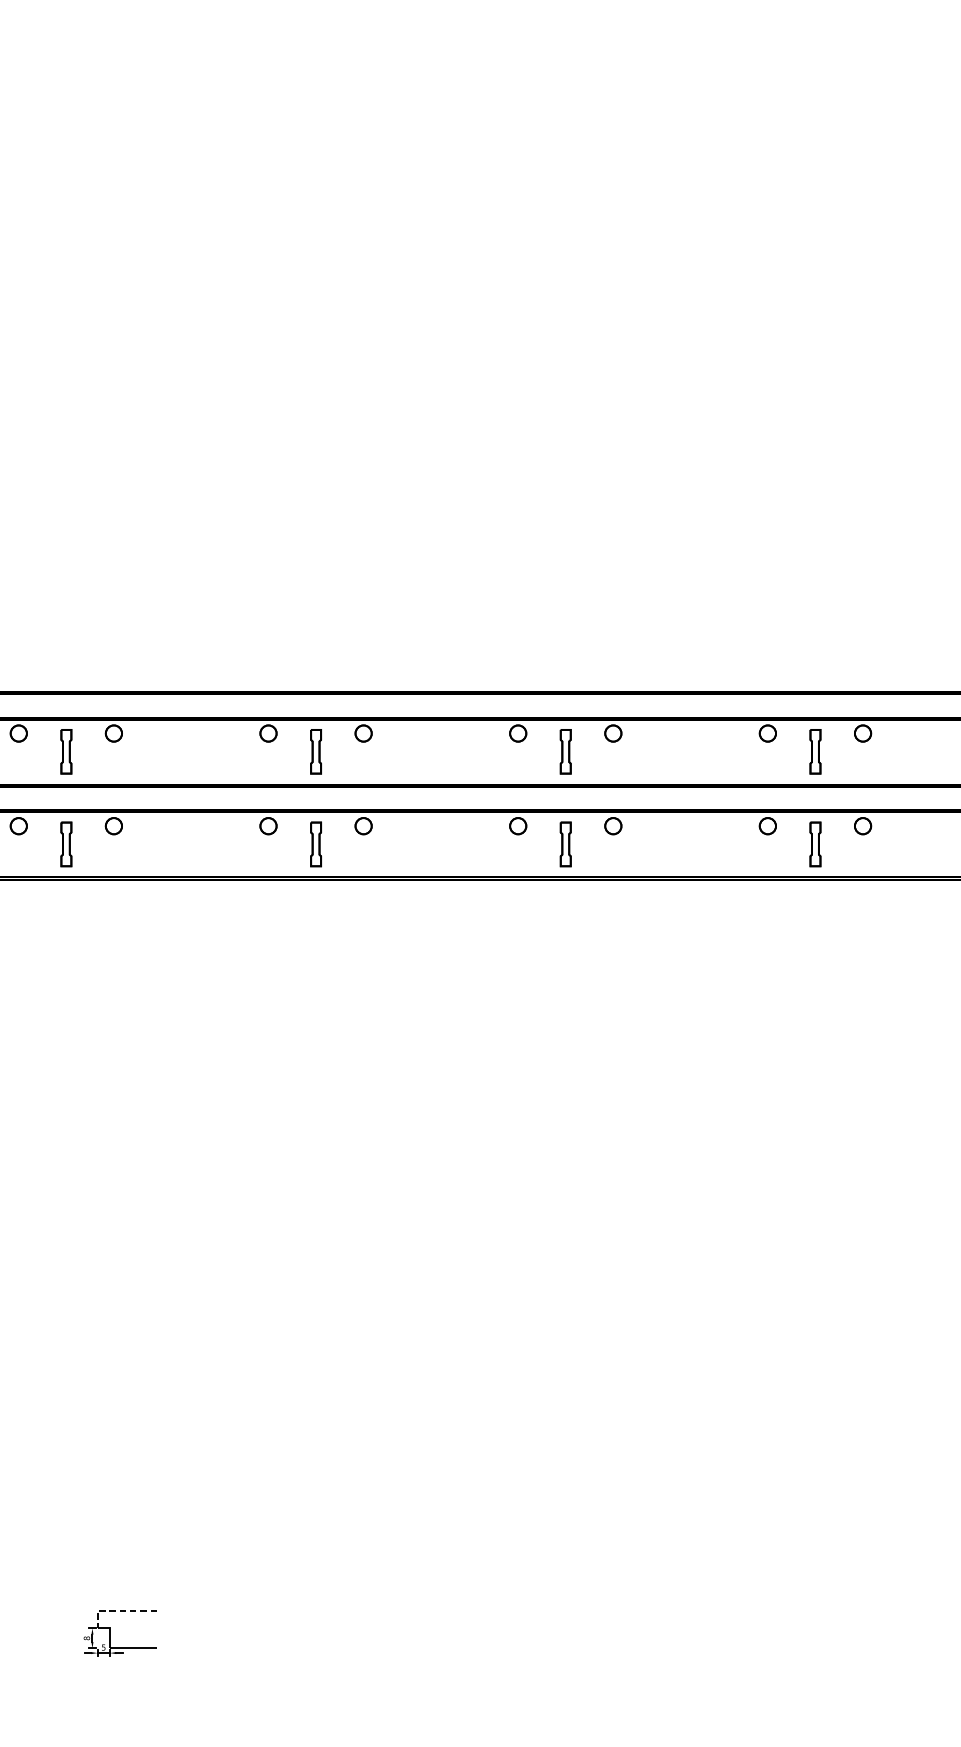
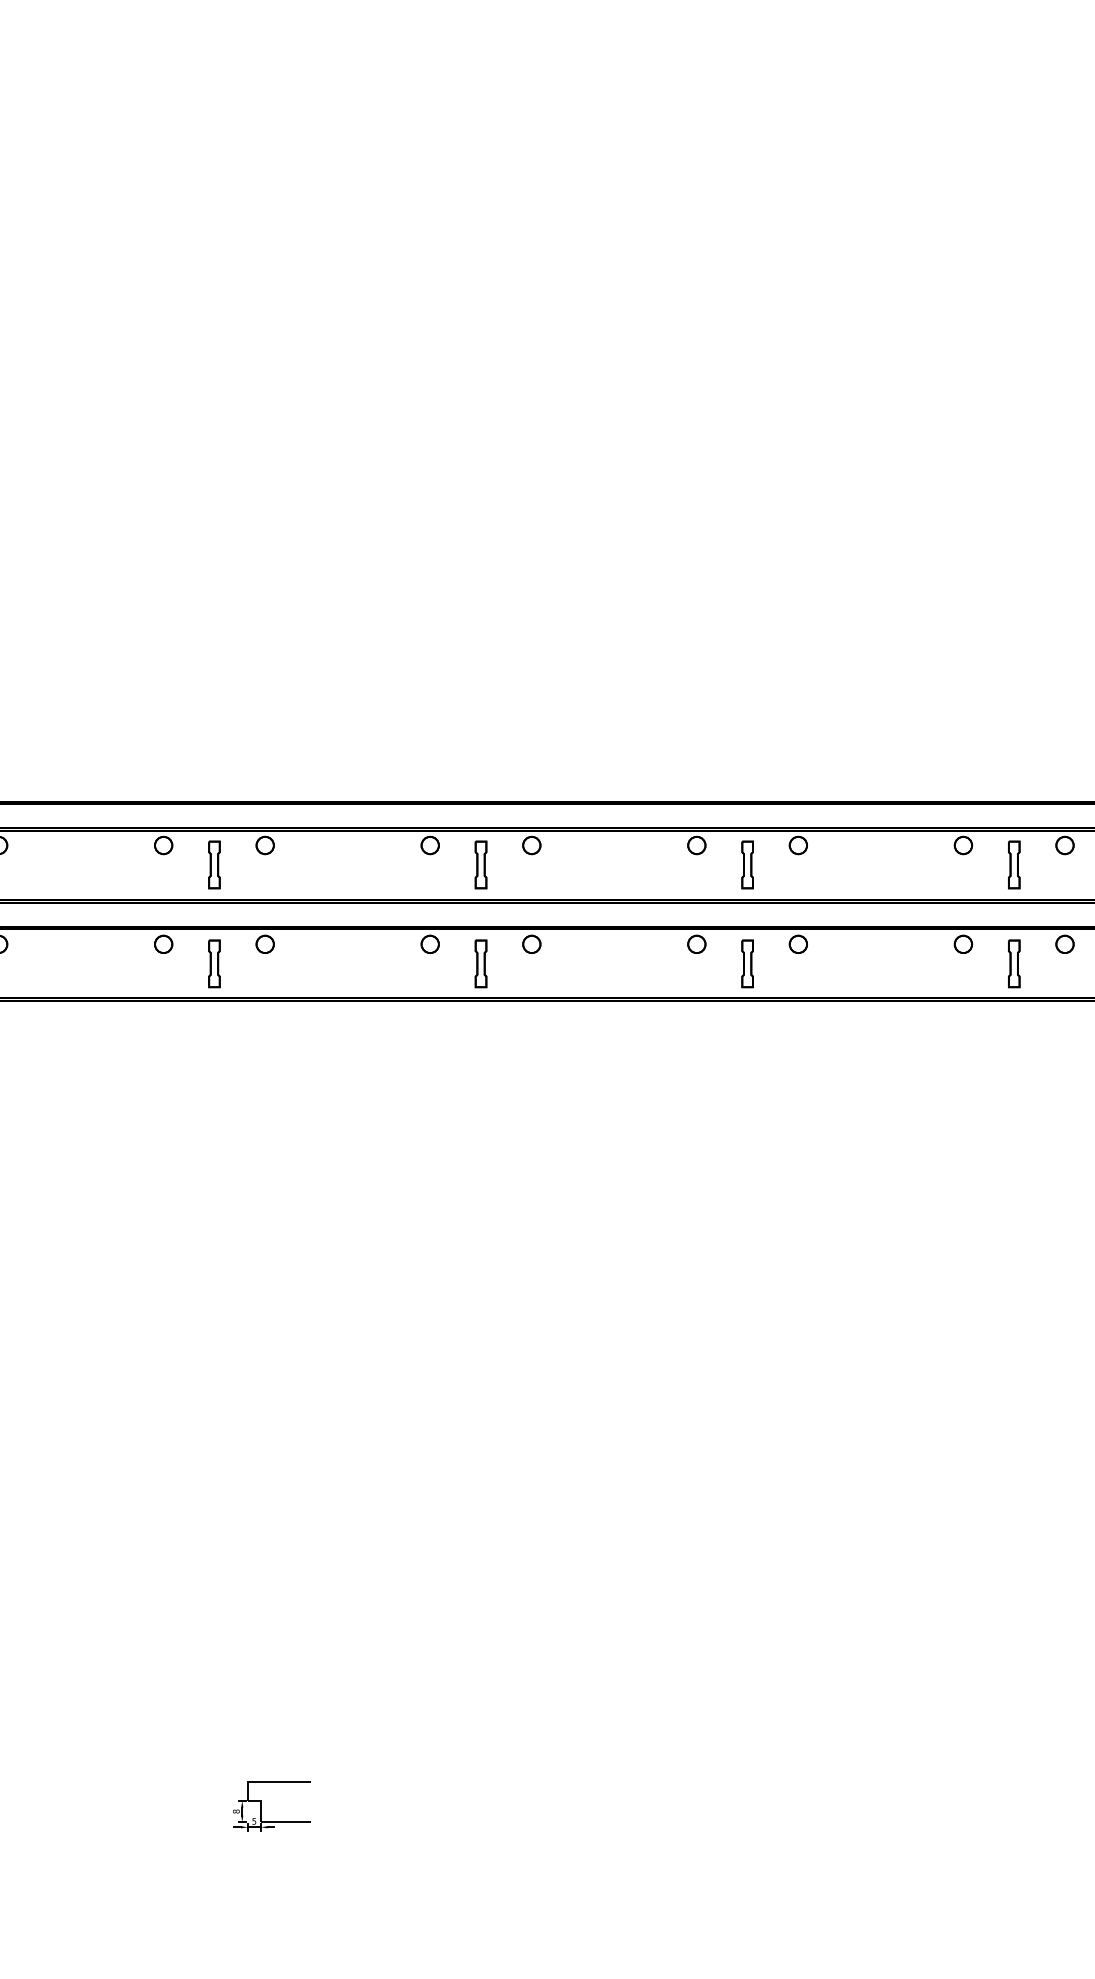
line: (117, 1611) -> (269, 1782), dashed -> solid

